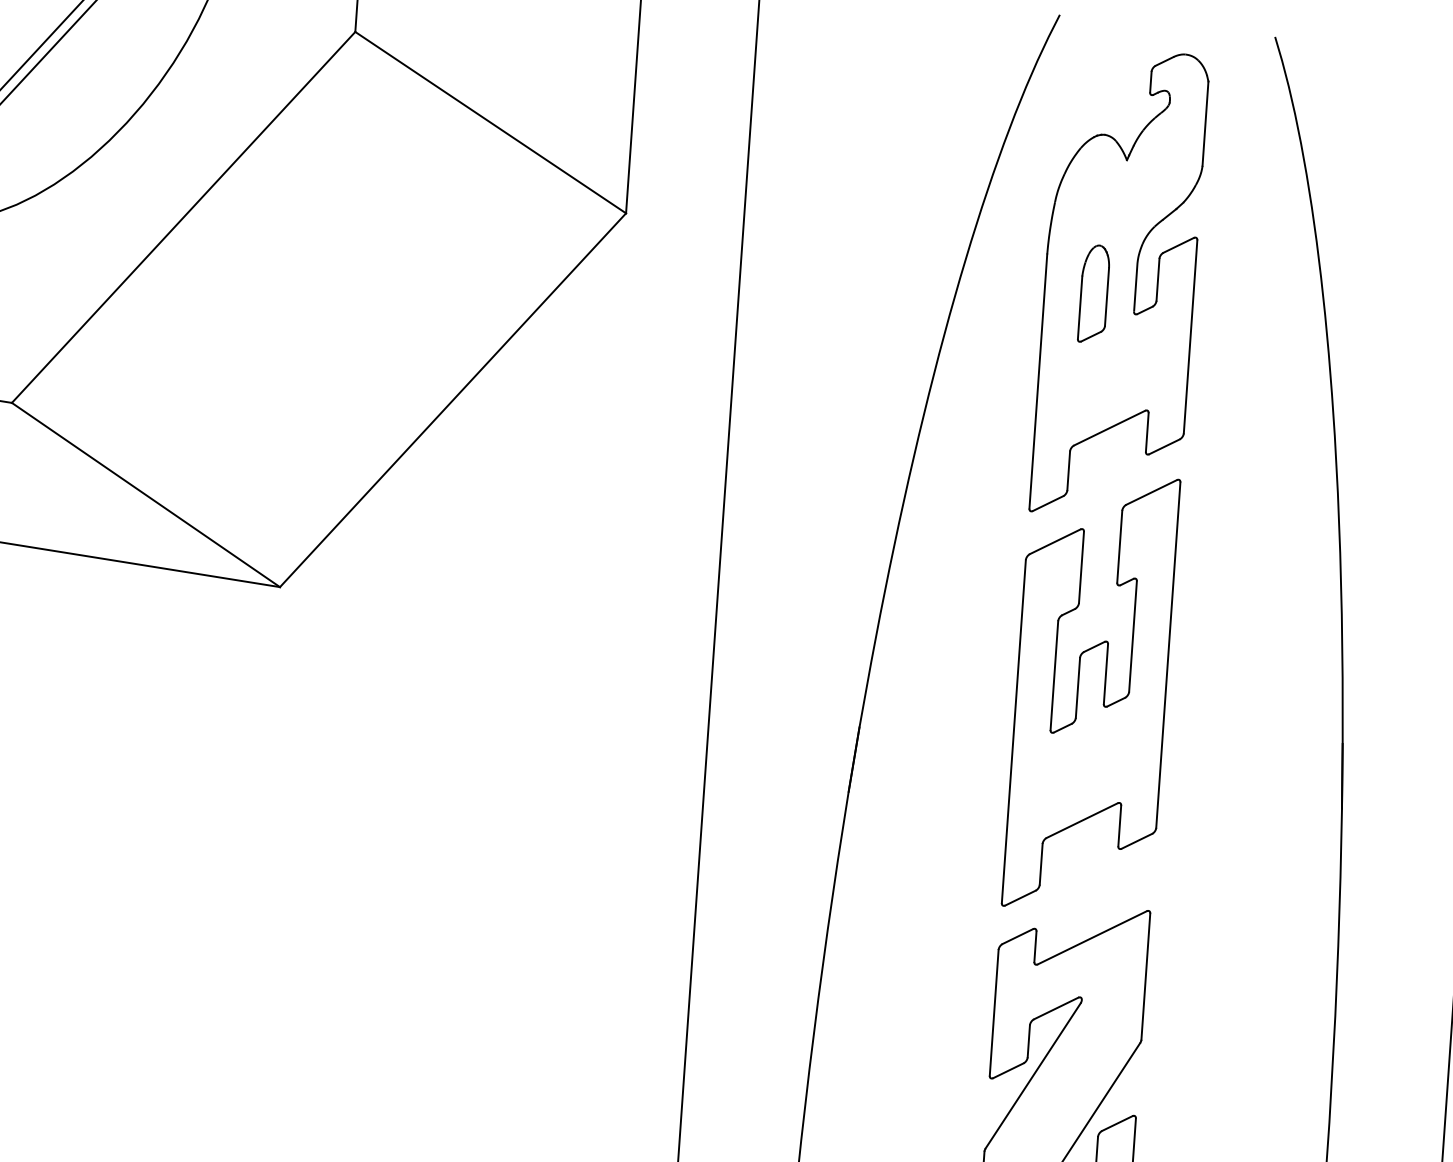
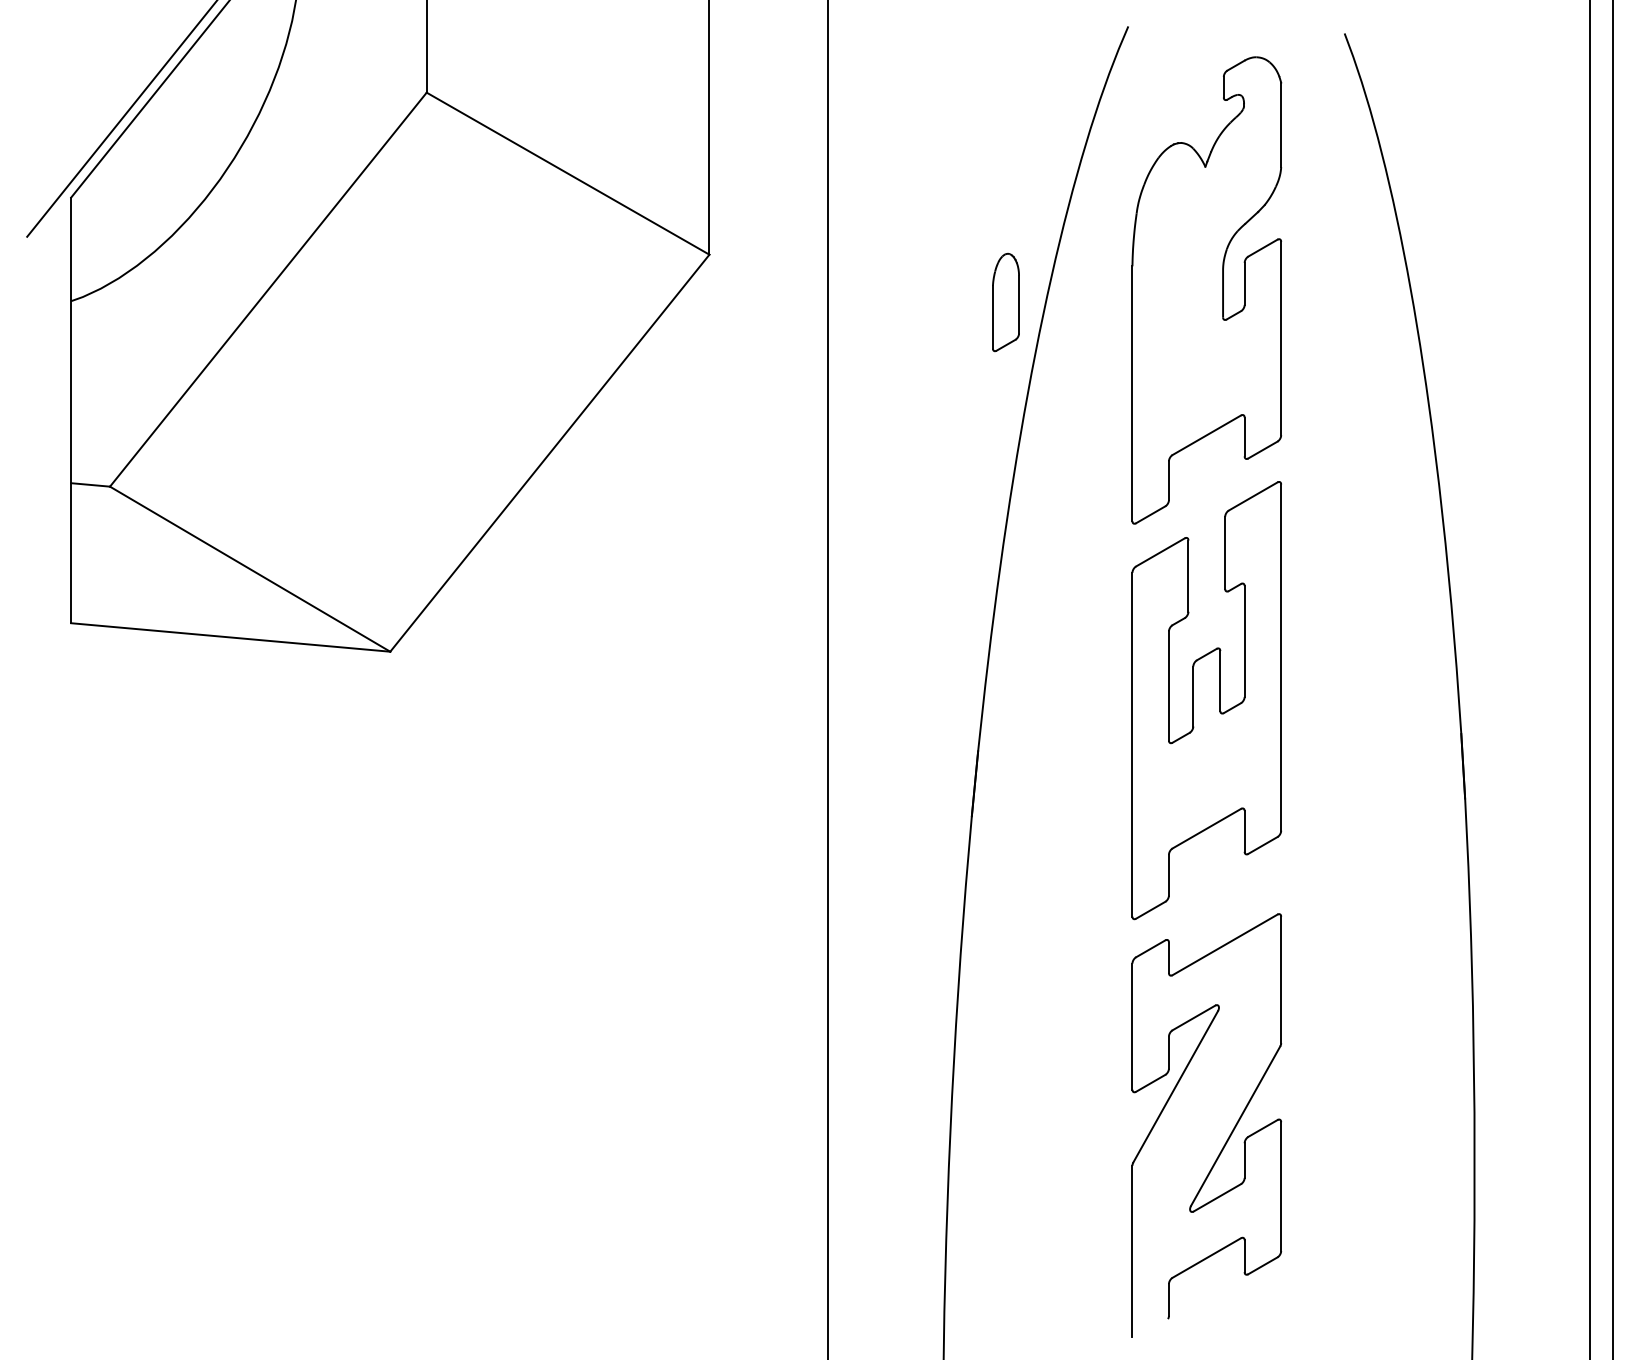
part: (1093, 293) -> (1005, 302), moved

